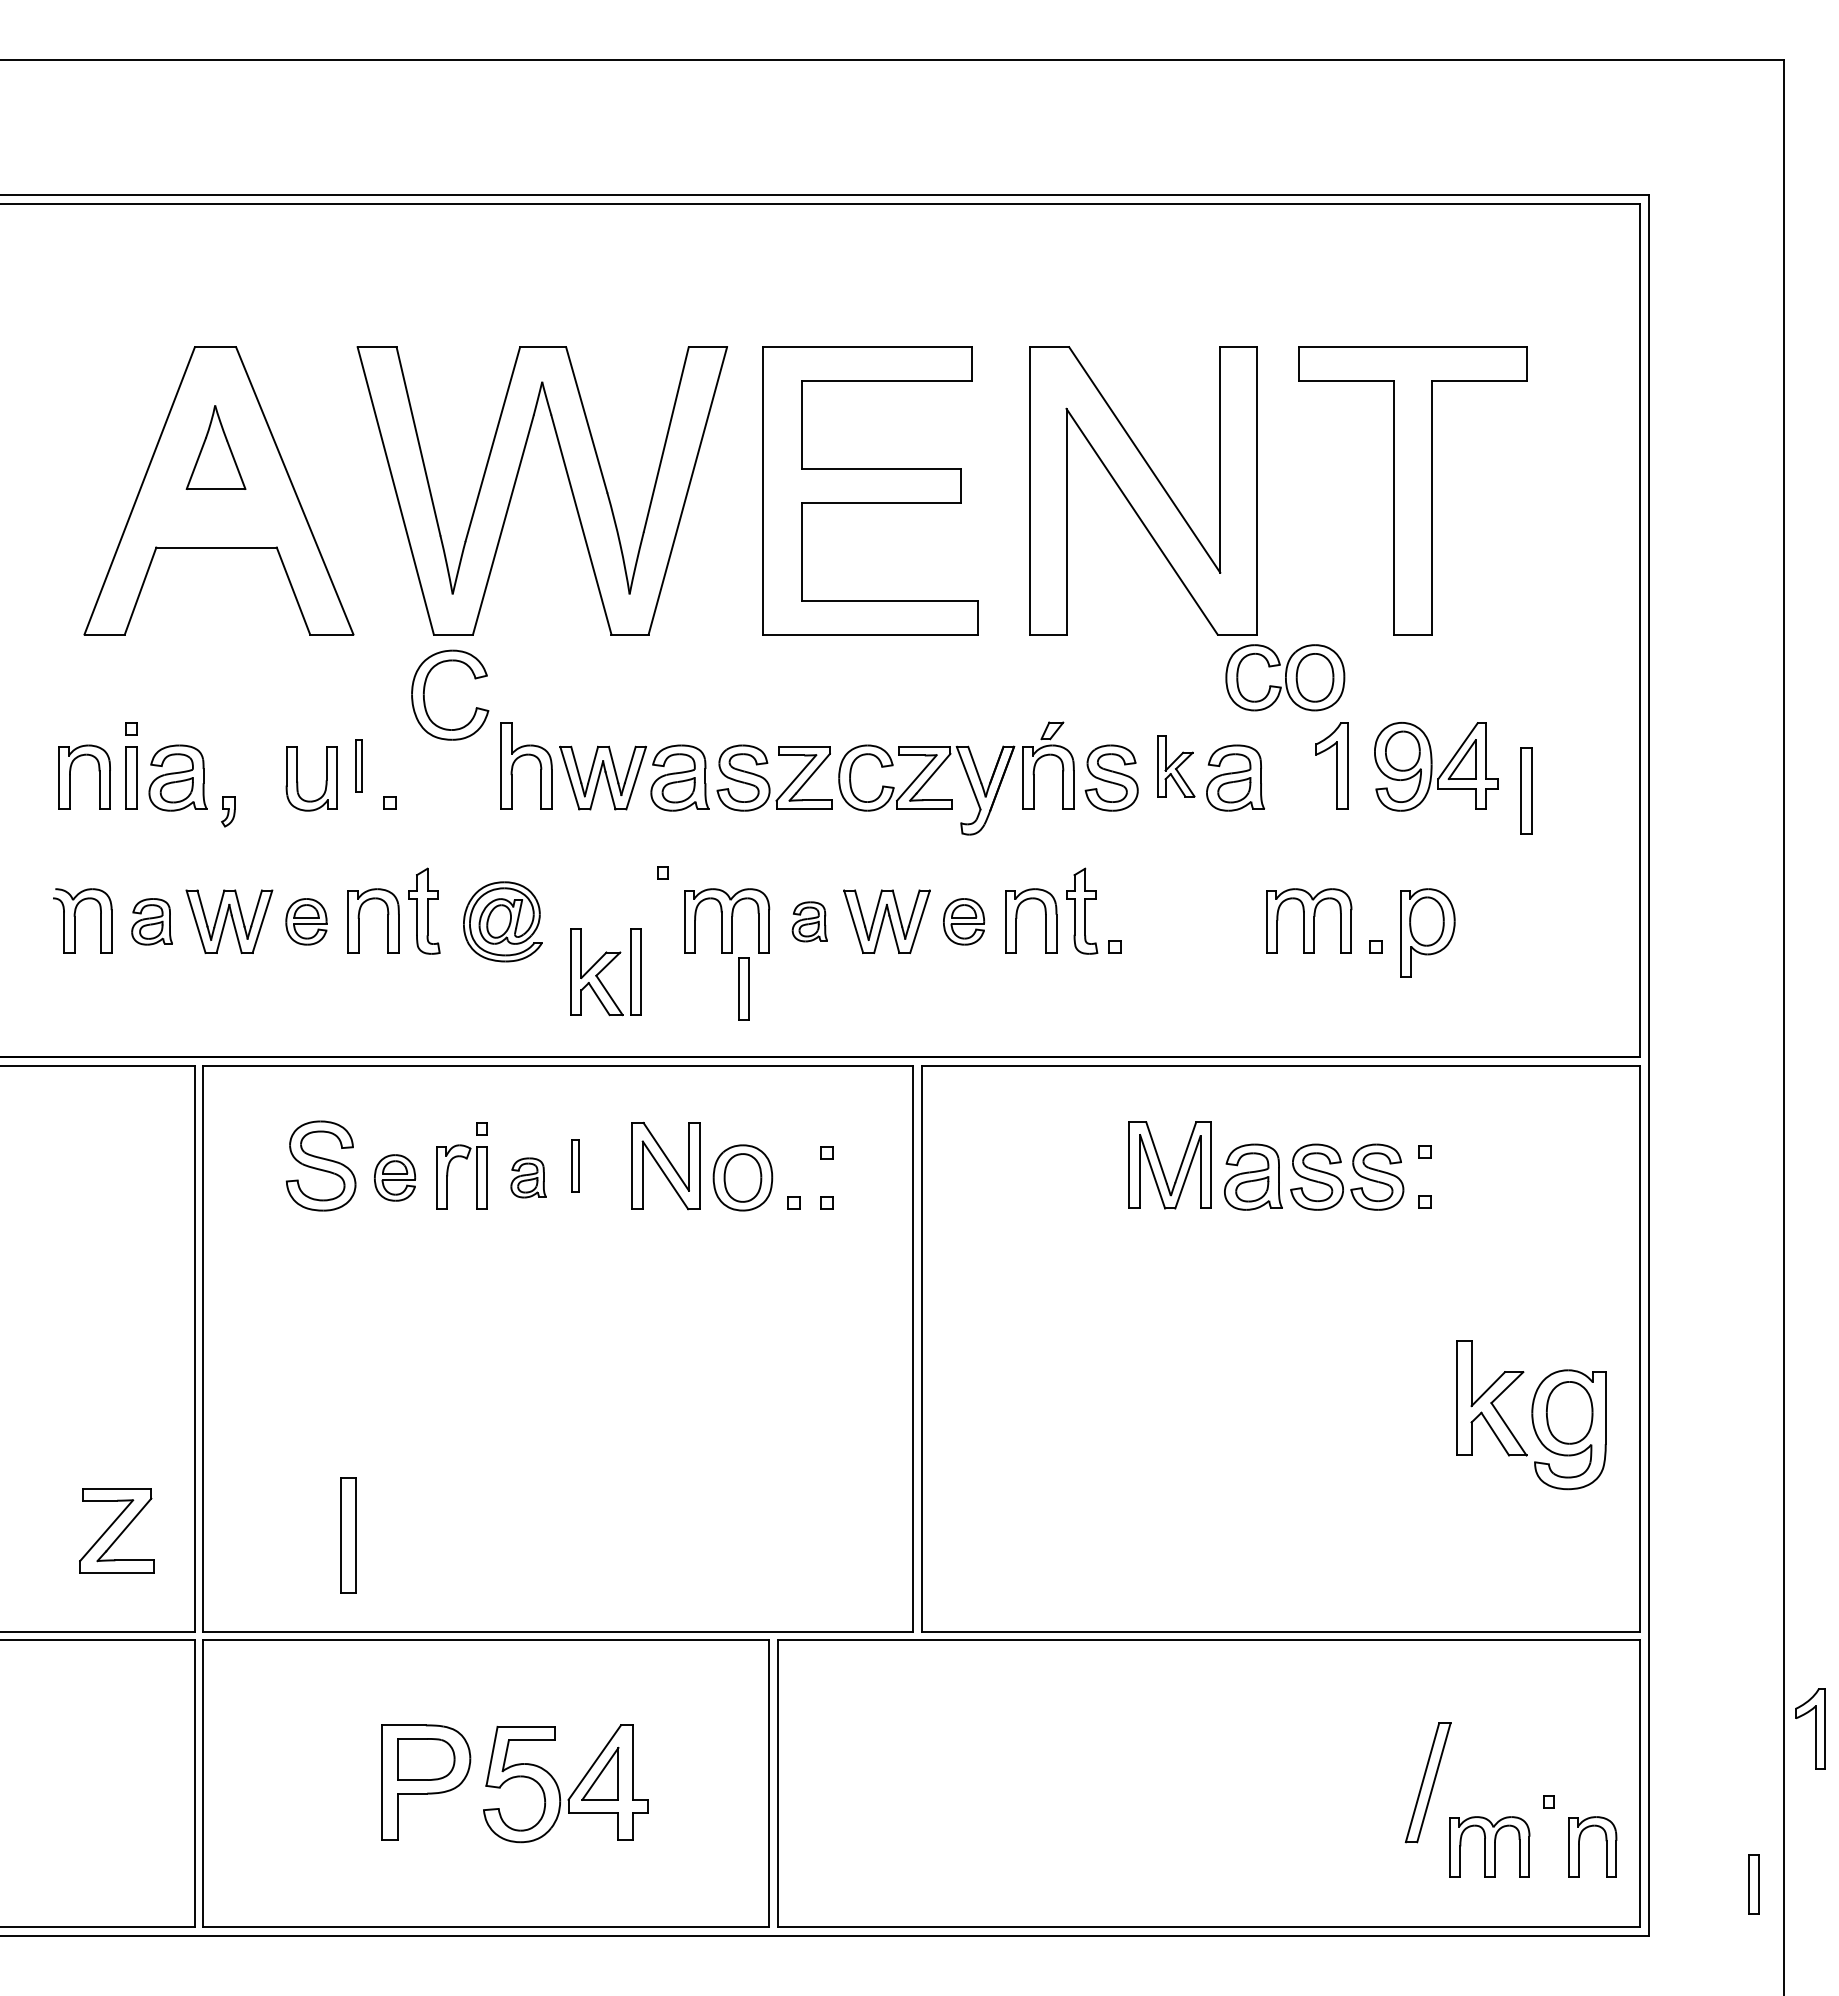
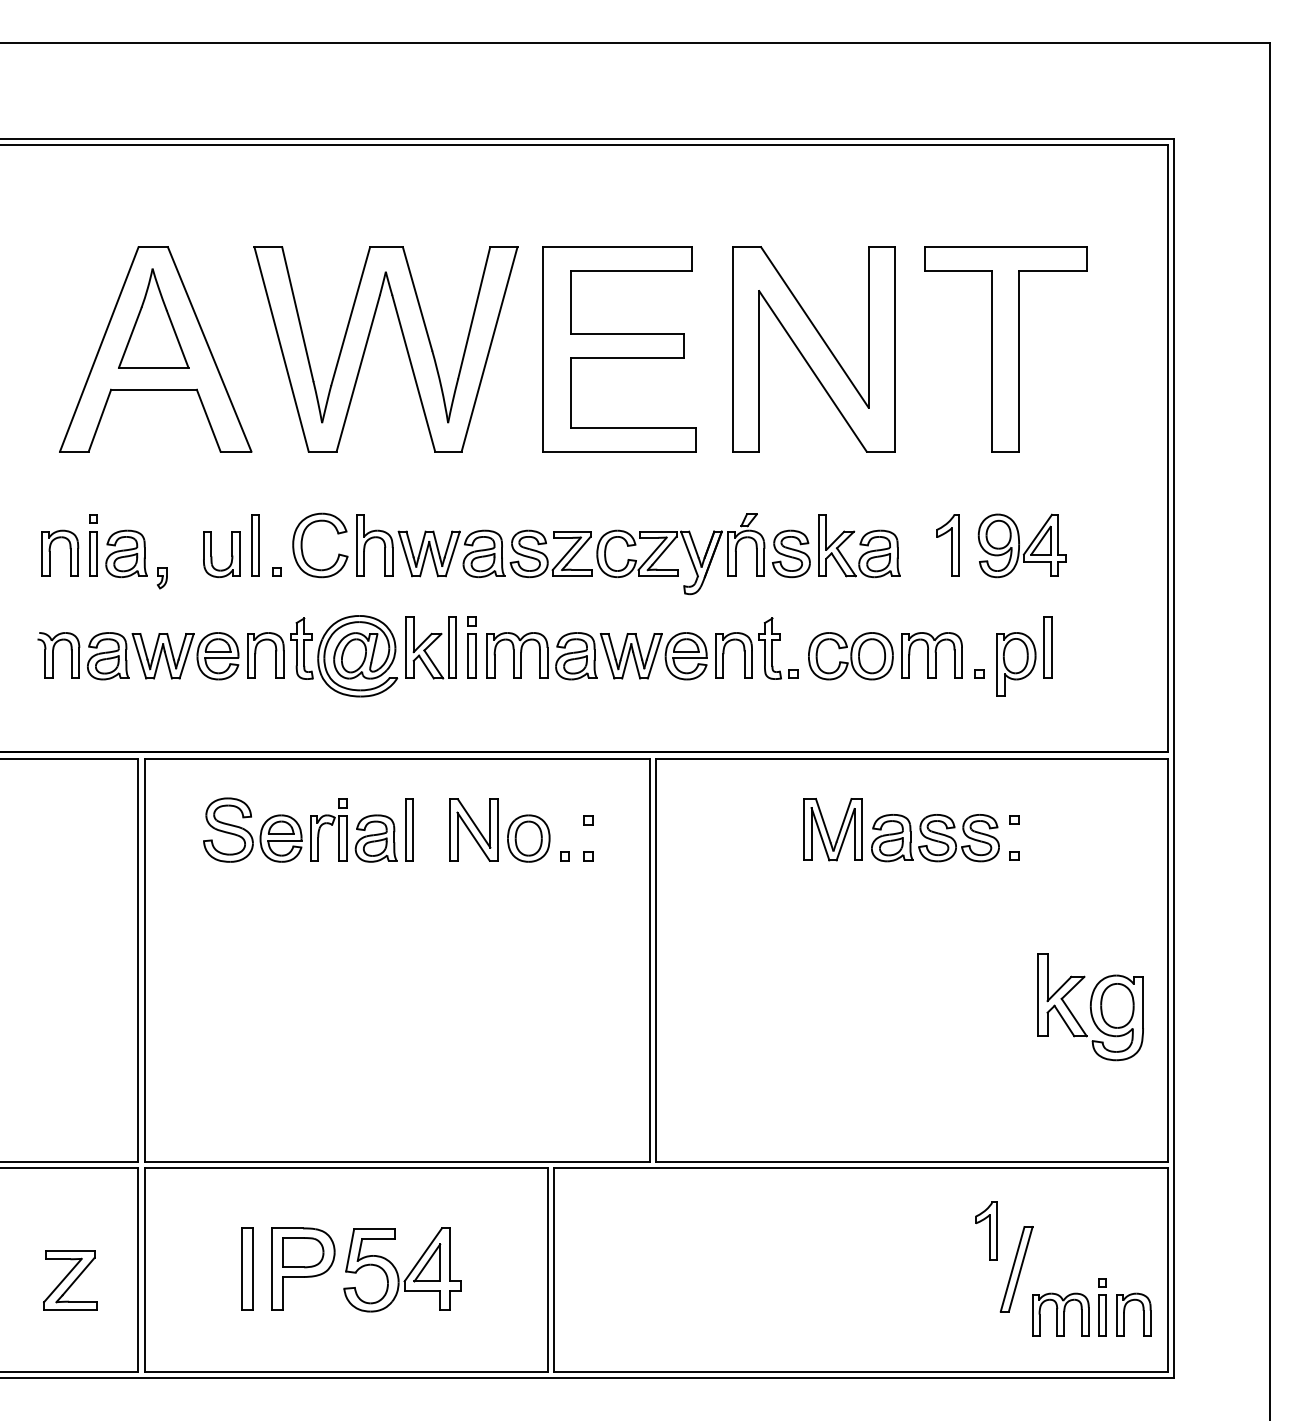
part: (215, 447) -> (153, 318), size x1.67
part: (1285, 677) -> (851, 656), moved
part: (425, 688) -> (302, 540), moved
part: (358, 765) -> (255, 544), size x1.67
part: (1176, 766) -> (837, 545), size x1.43
part: (1526, 790) -> (1048, 647), moved
part: (151, 921) -> (107, 656), size x1.43
part: (306, 921) -> (218, 656), size x1.43
part: (502, 921) -> (357, 656), size x1.43
part: (809, 921) -> (576, 656), size x1.67
part: (963, 921) -> (685, 656), size x1.43
part: (605, 972) -> (430, 648), moved
part: (743, 988) -> (471, 656), moved
part: (575, 1165) -> (409, 829), size x1.67
part: (394, 1177) -> (280, 838), size x1.43
part: (528, 1177) -> (376, 838), size x1.67
part: (116, 1530) -> (69, 1280), moved
part: (348, 1535) -> (247, 1269), moved
part: (1810, 1728) -> (986, 1230), moved
part: (1753, 1884) -> (1102, 1315), moved

